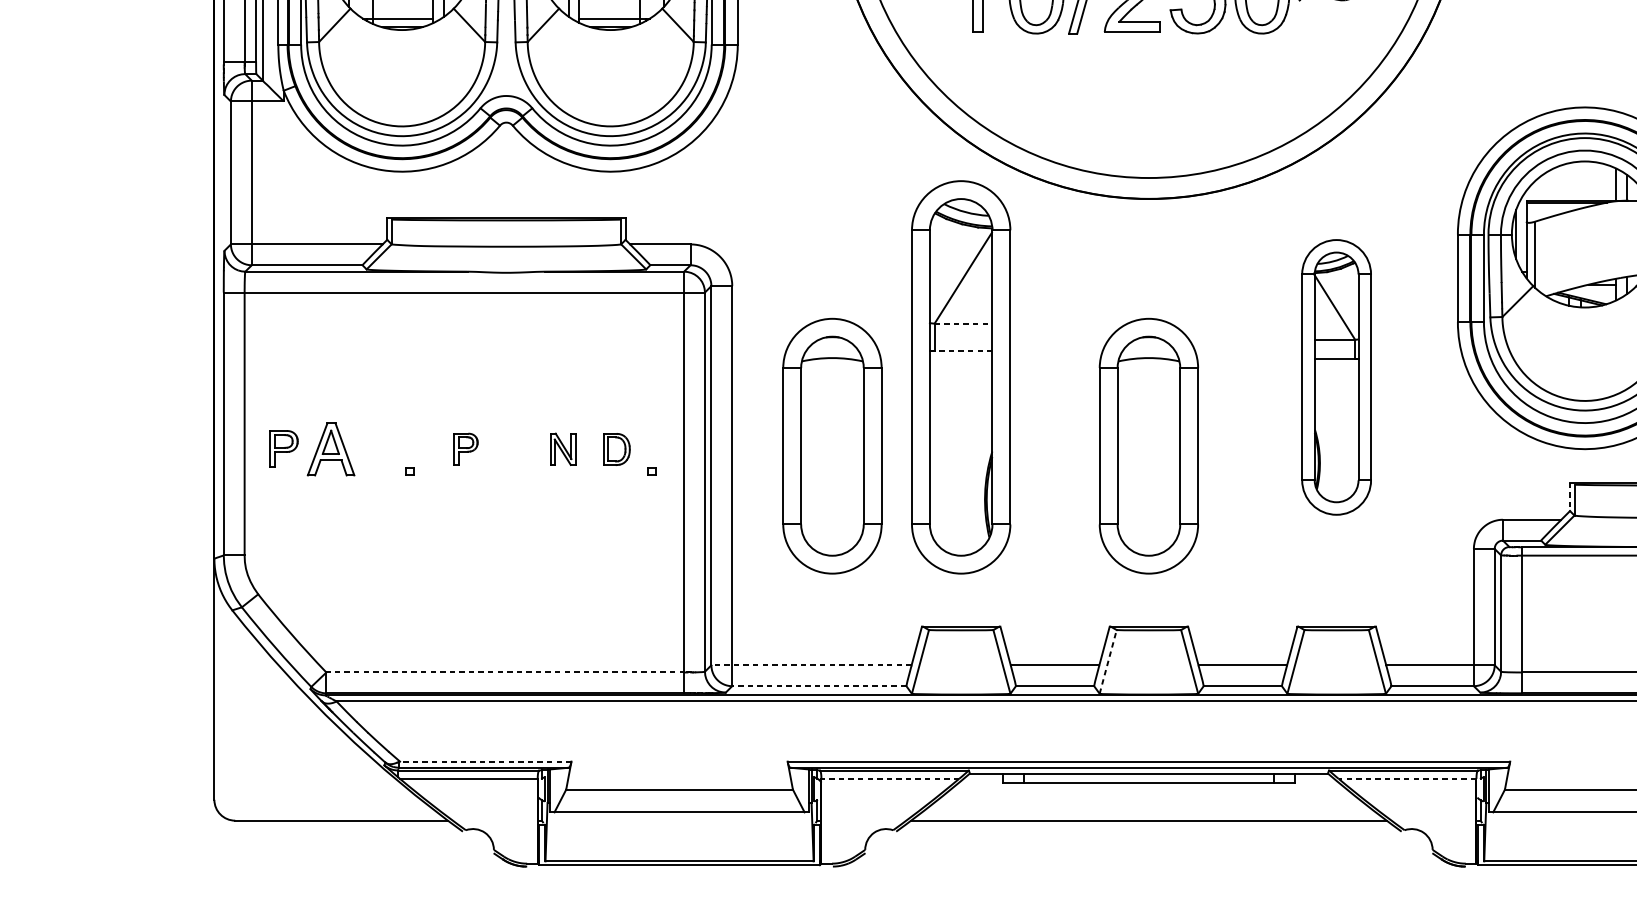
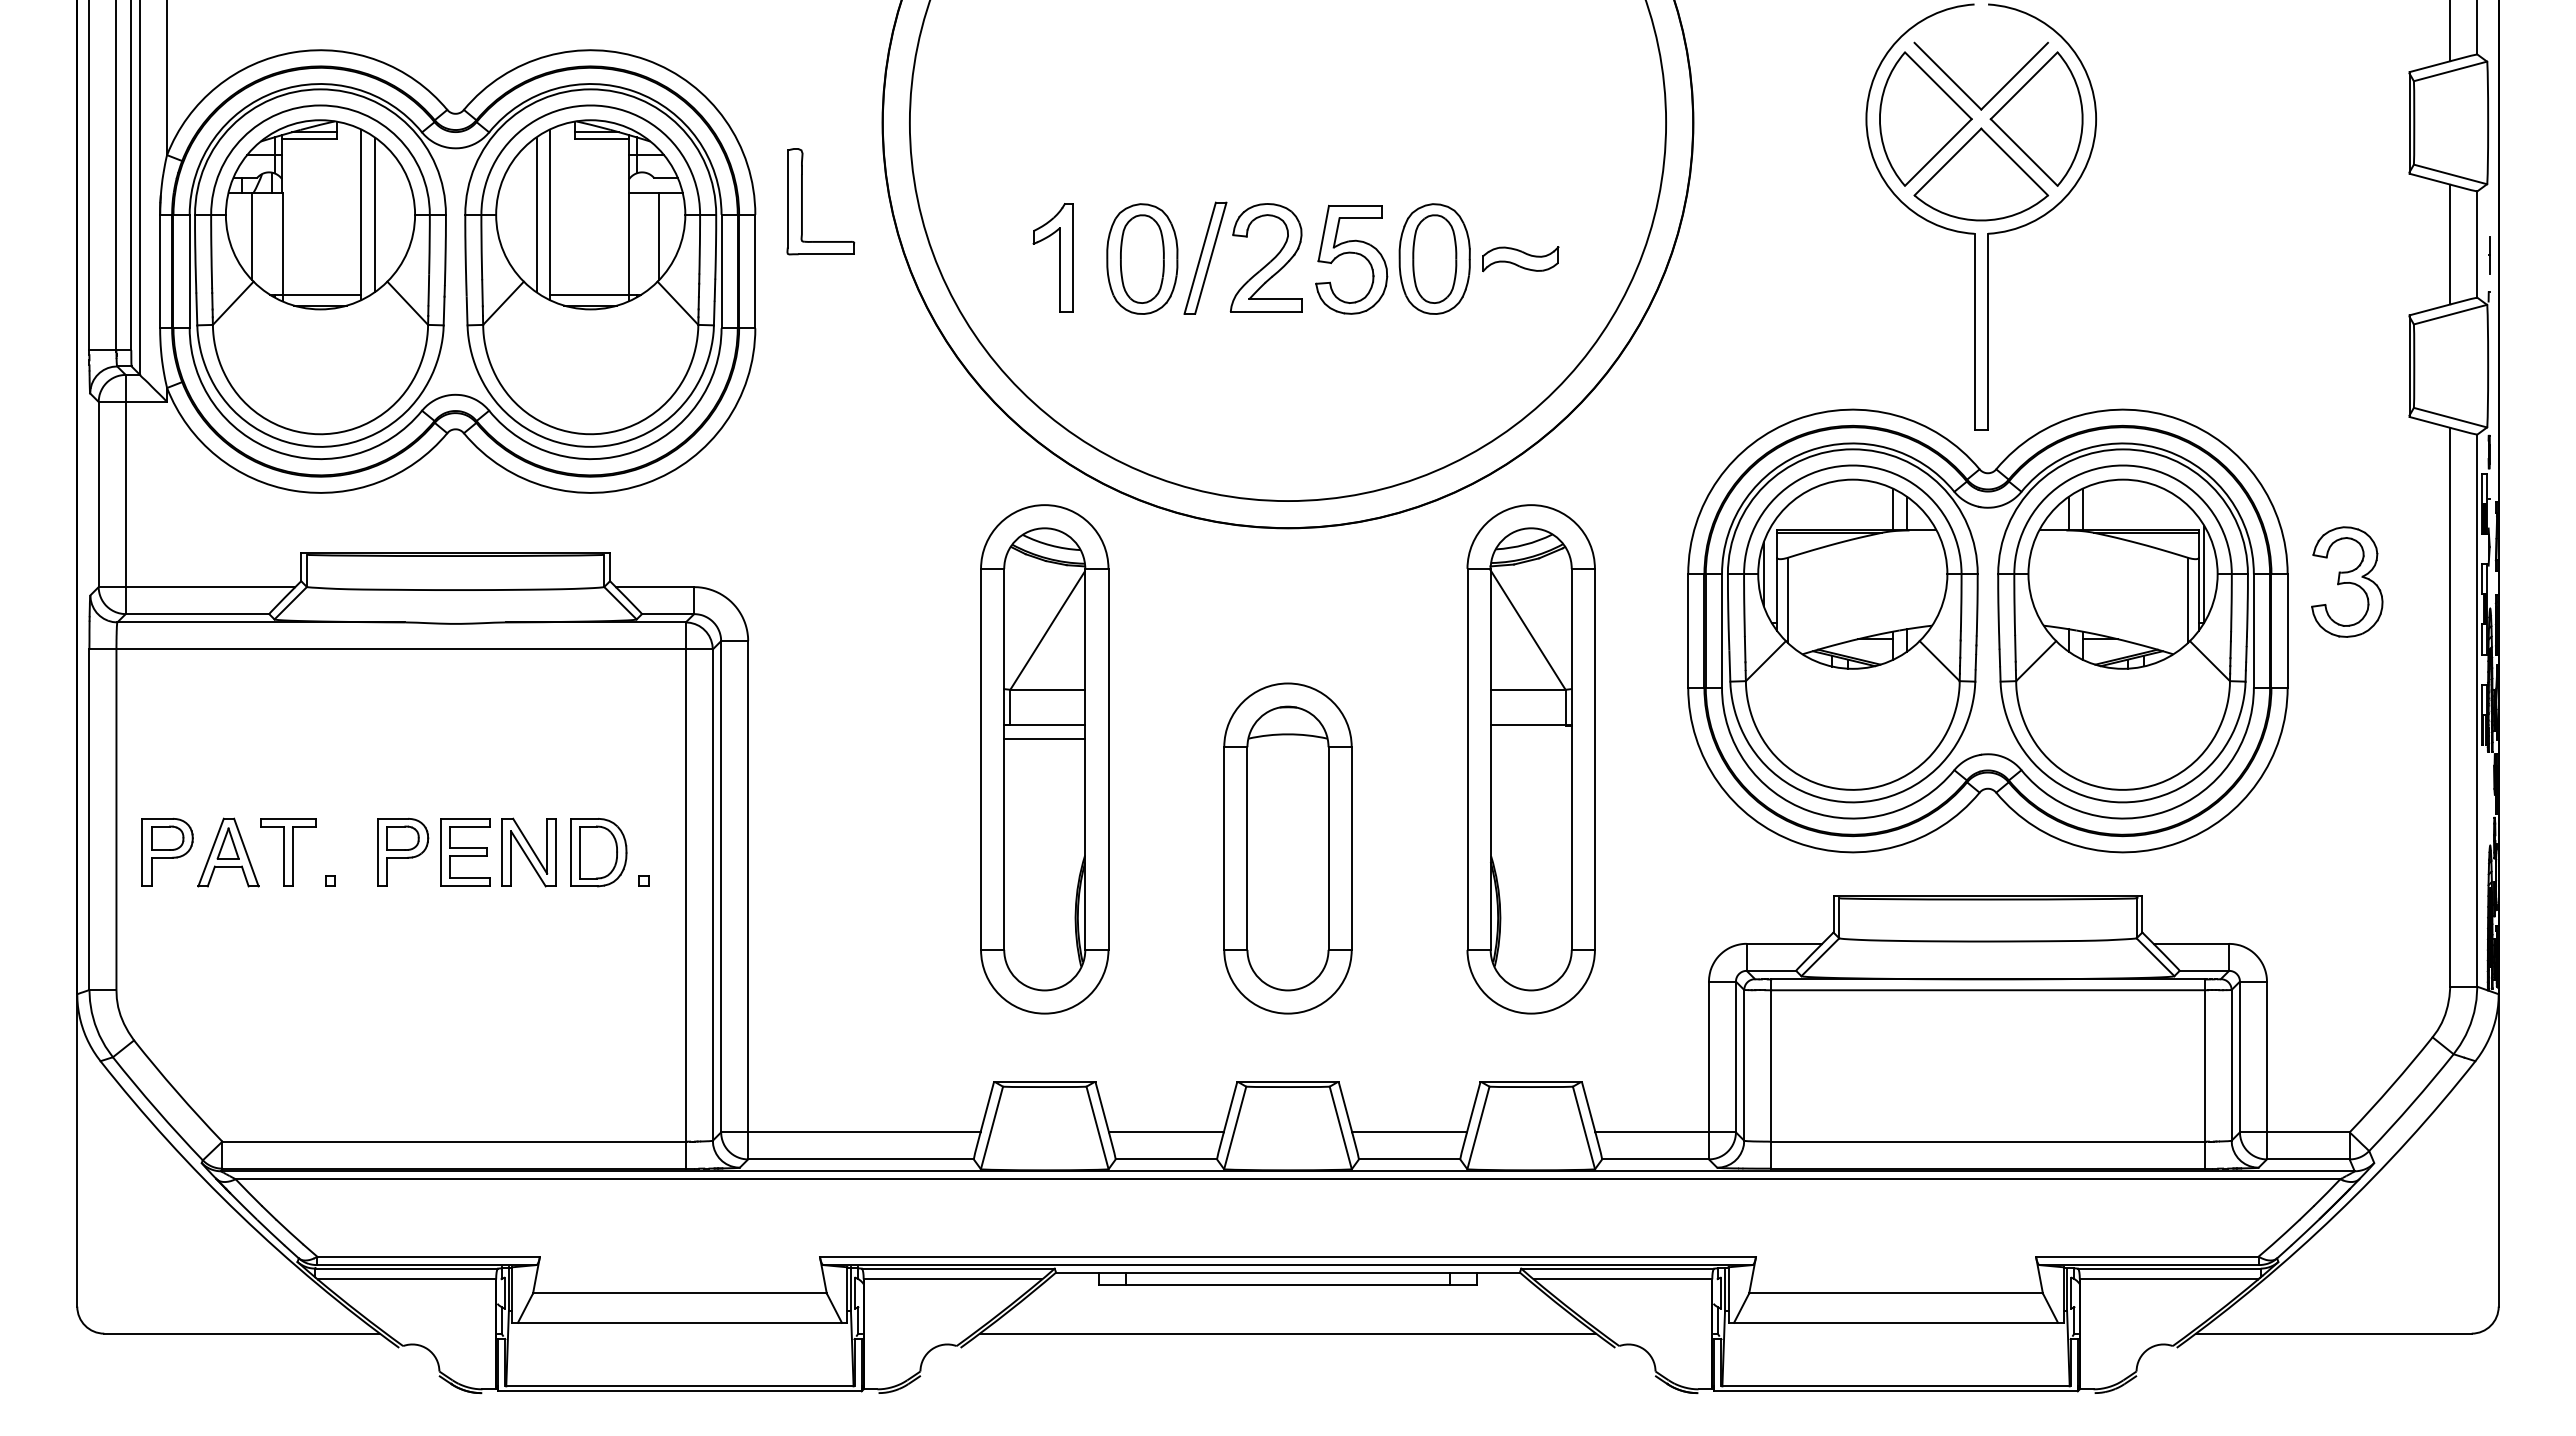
line: (964, 323) -> (1048, 689), dashed -> solid
line: (963, 350) -> (1047, 724), dashed -> solid
line: (960, 362) -> (1044, 739), added
part: (1336, 377) -> (1530, 759), size x1.43
part: (832, 446) -> (877, 848), removed
part: (284, 448) -> (167, 851), size x1.43
part: (377, 449) -> (288, 852), added
part: (466, 449) -> (403, 852), size x1.67
part: (514, 449) -> (465, 852), added
part: (562, 449) -> (528, 852), size x1.67
part: (616, 449) -> (598, 852), size x1.67
line: (1570, 497) -> (1833, 914), dashed -> solid
line: (1108, 661) -> (1235, 1127), dashed -> solid
line: (811, 665) -> (850, 1132), dashed -> solid
line: (505, 672) -> (454, 1141), dashed -> solid
line: (818, 686) -> (860, 1159), dashed -> solid
line: (485, 761) -> (428, 1257), dashed -> solid
line: (889, 778) -> (952, 1279), dashed -> solid
line: (1407, 778) -> (1622, 1279), dashed -> solid

